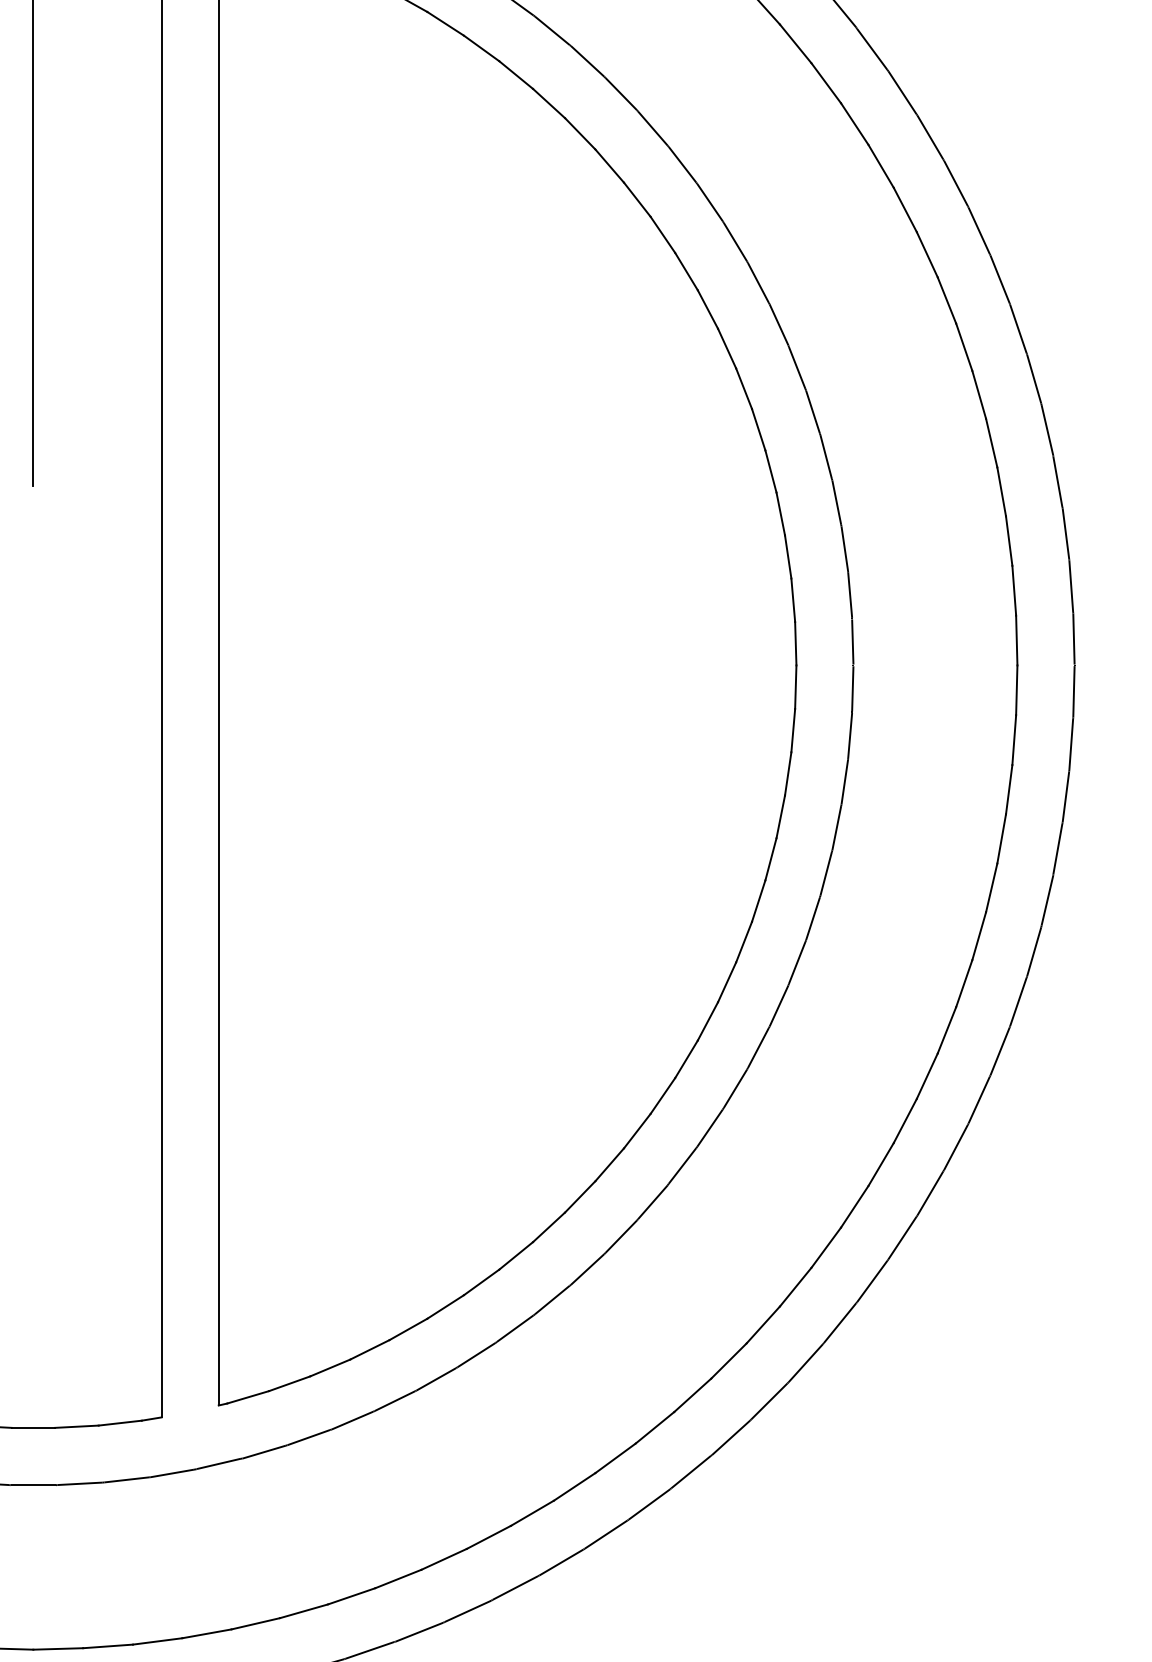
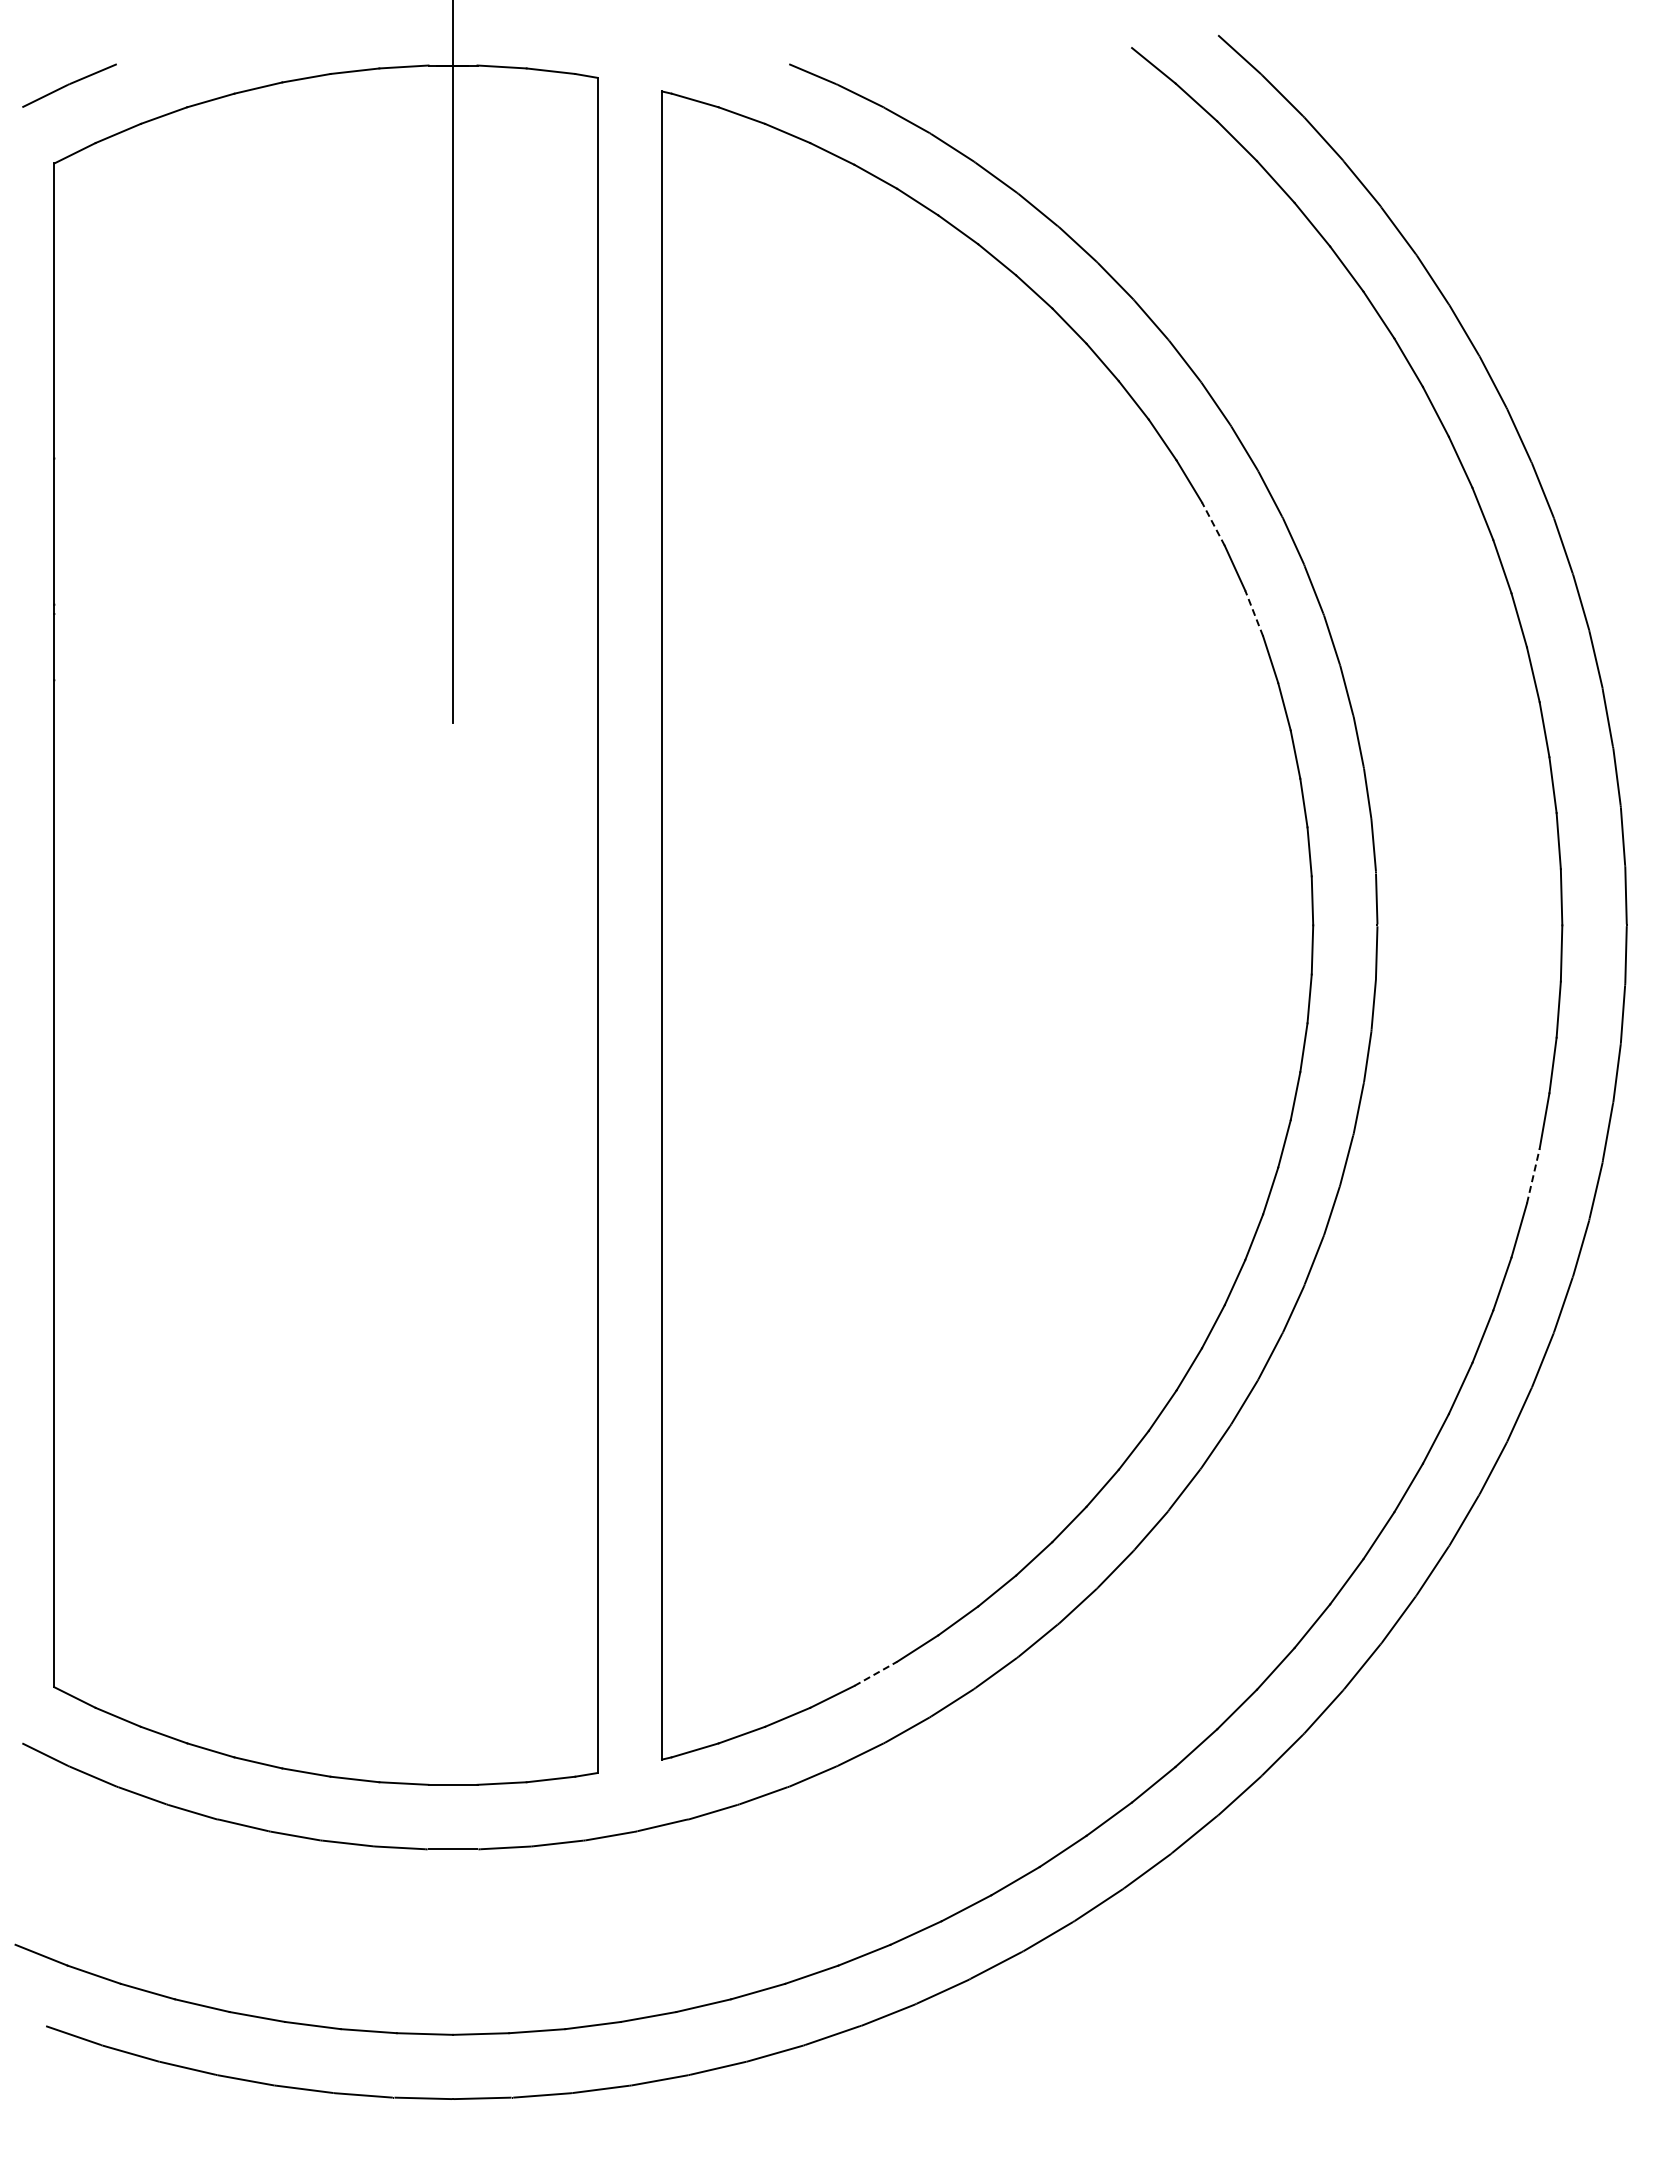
line: (707, 309) -> (1213, 524), solid -> dashed
line: (744, 388) -> (1254, 613), solid -> dashed
line: (991, 887) -> (1533, 1175), solid -> dashed
line: (408, 1329) -> (875, 1673), solid -> dashed

